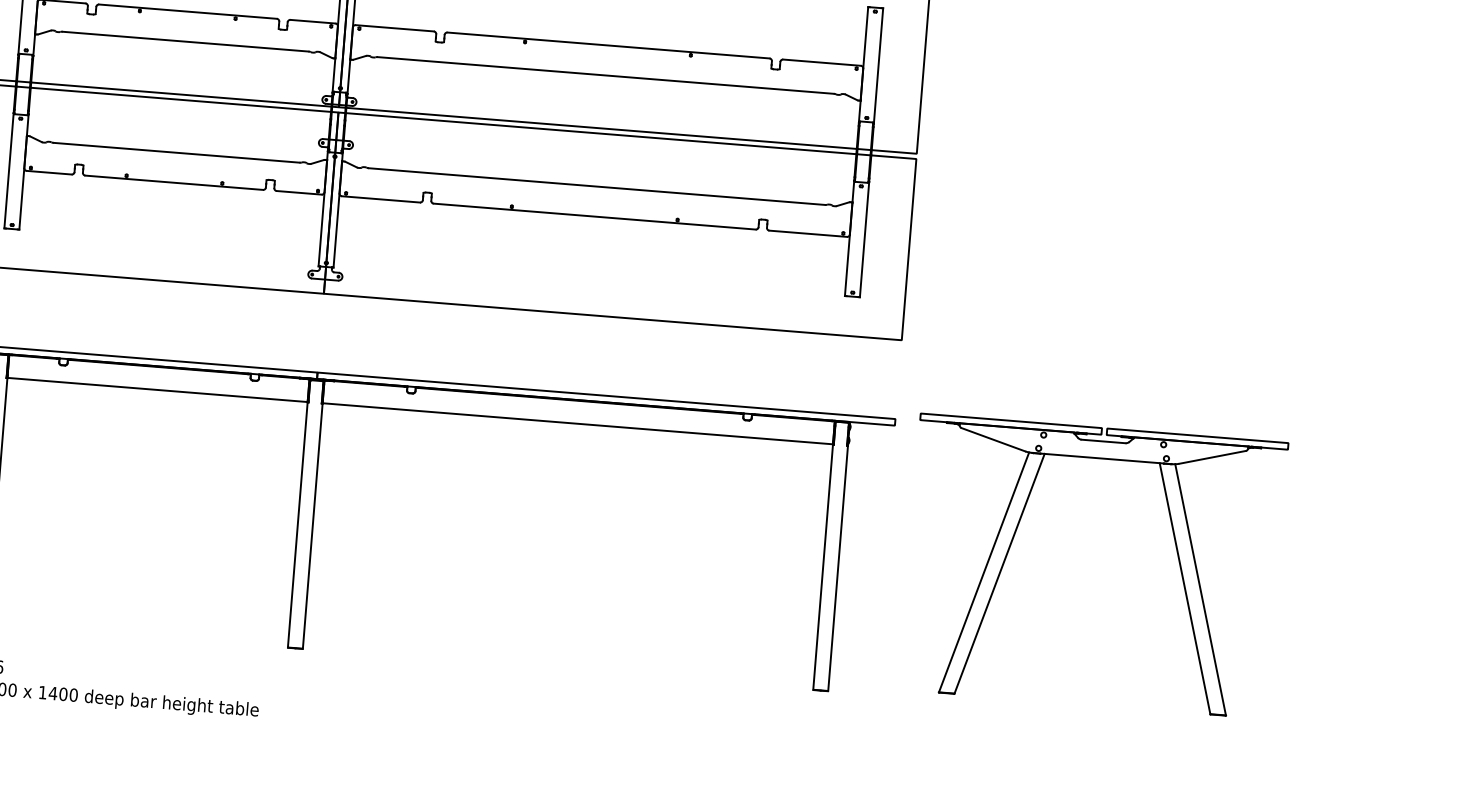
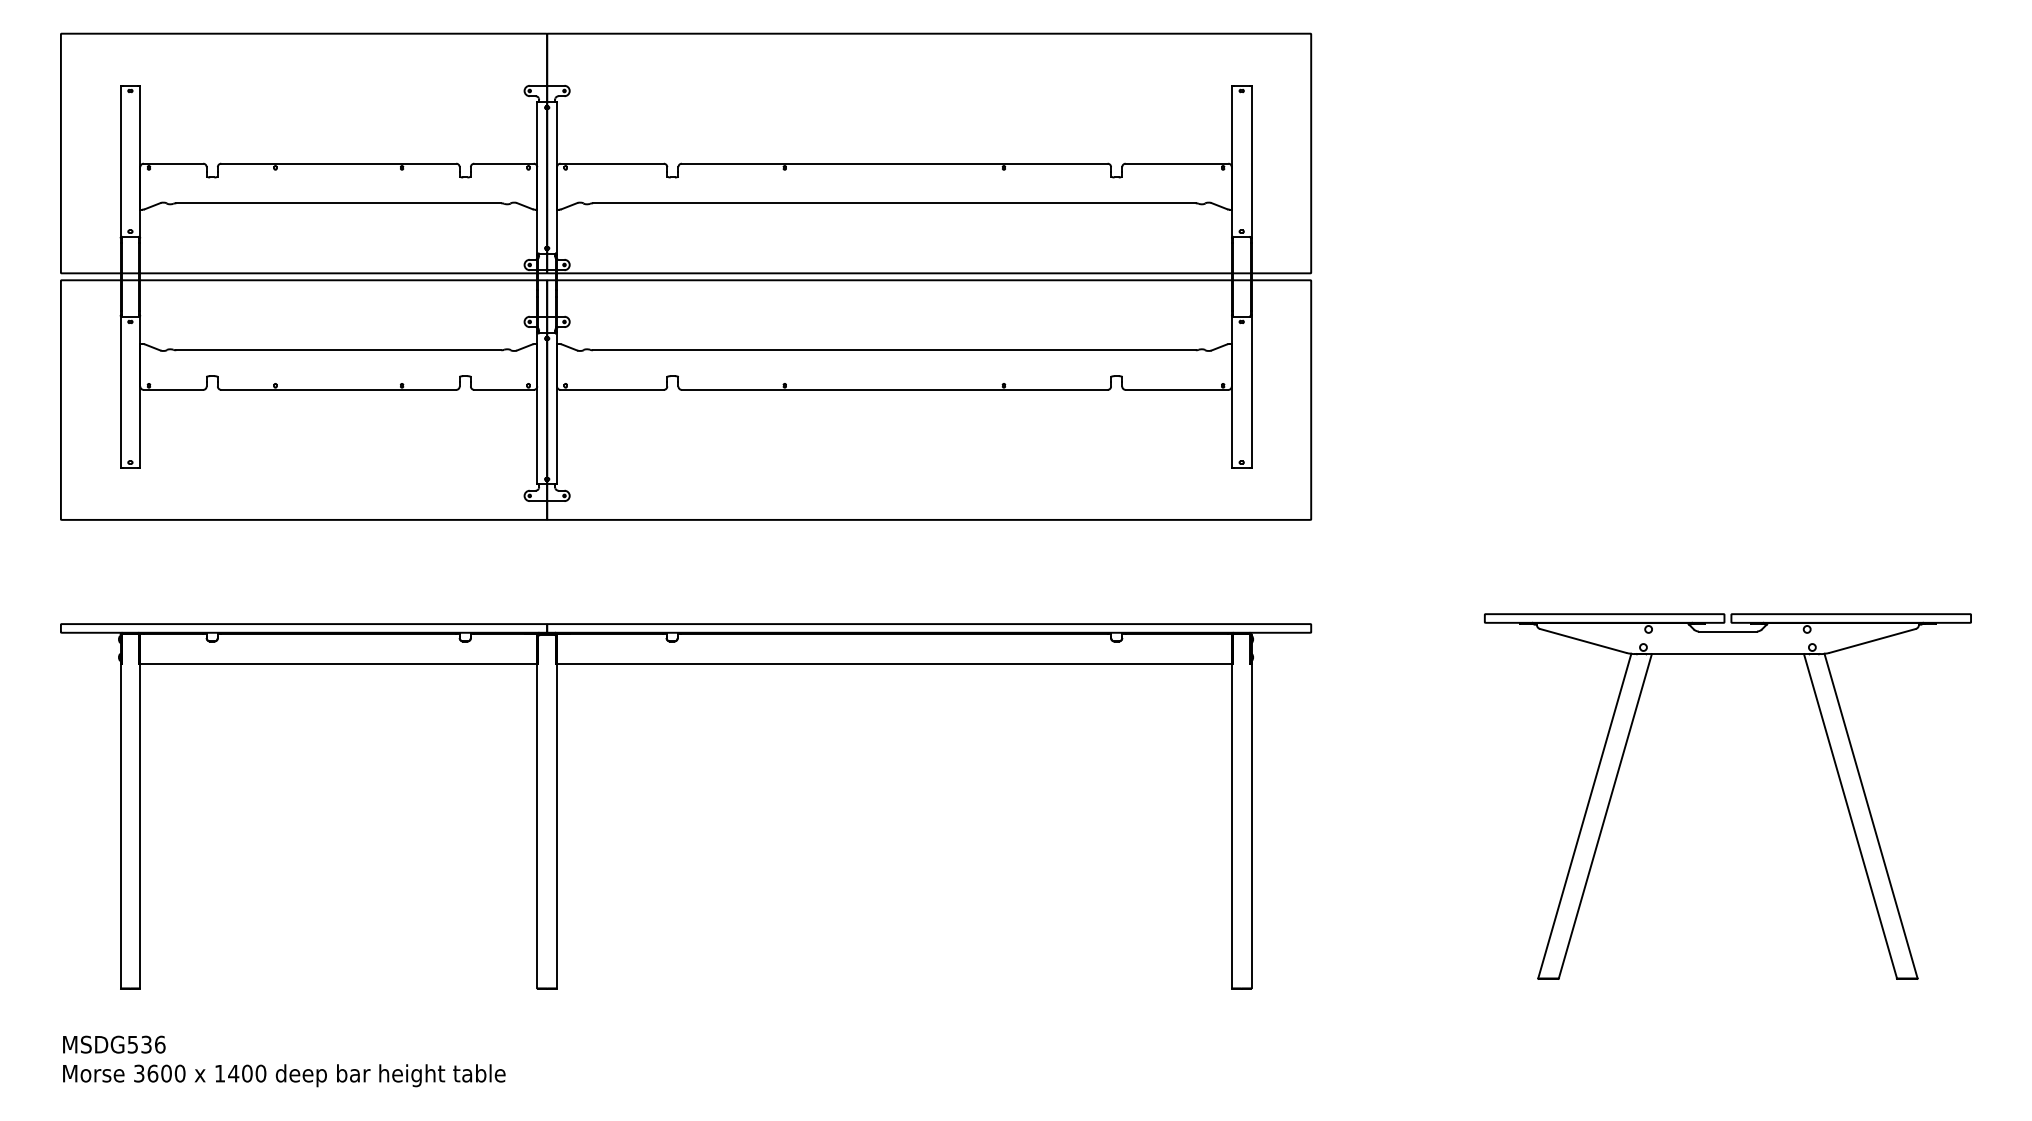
part: (1014, 535) -> (1621, 764), moved

